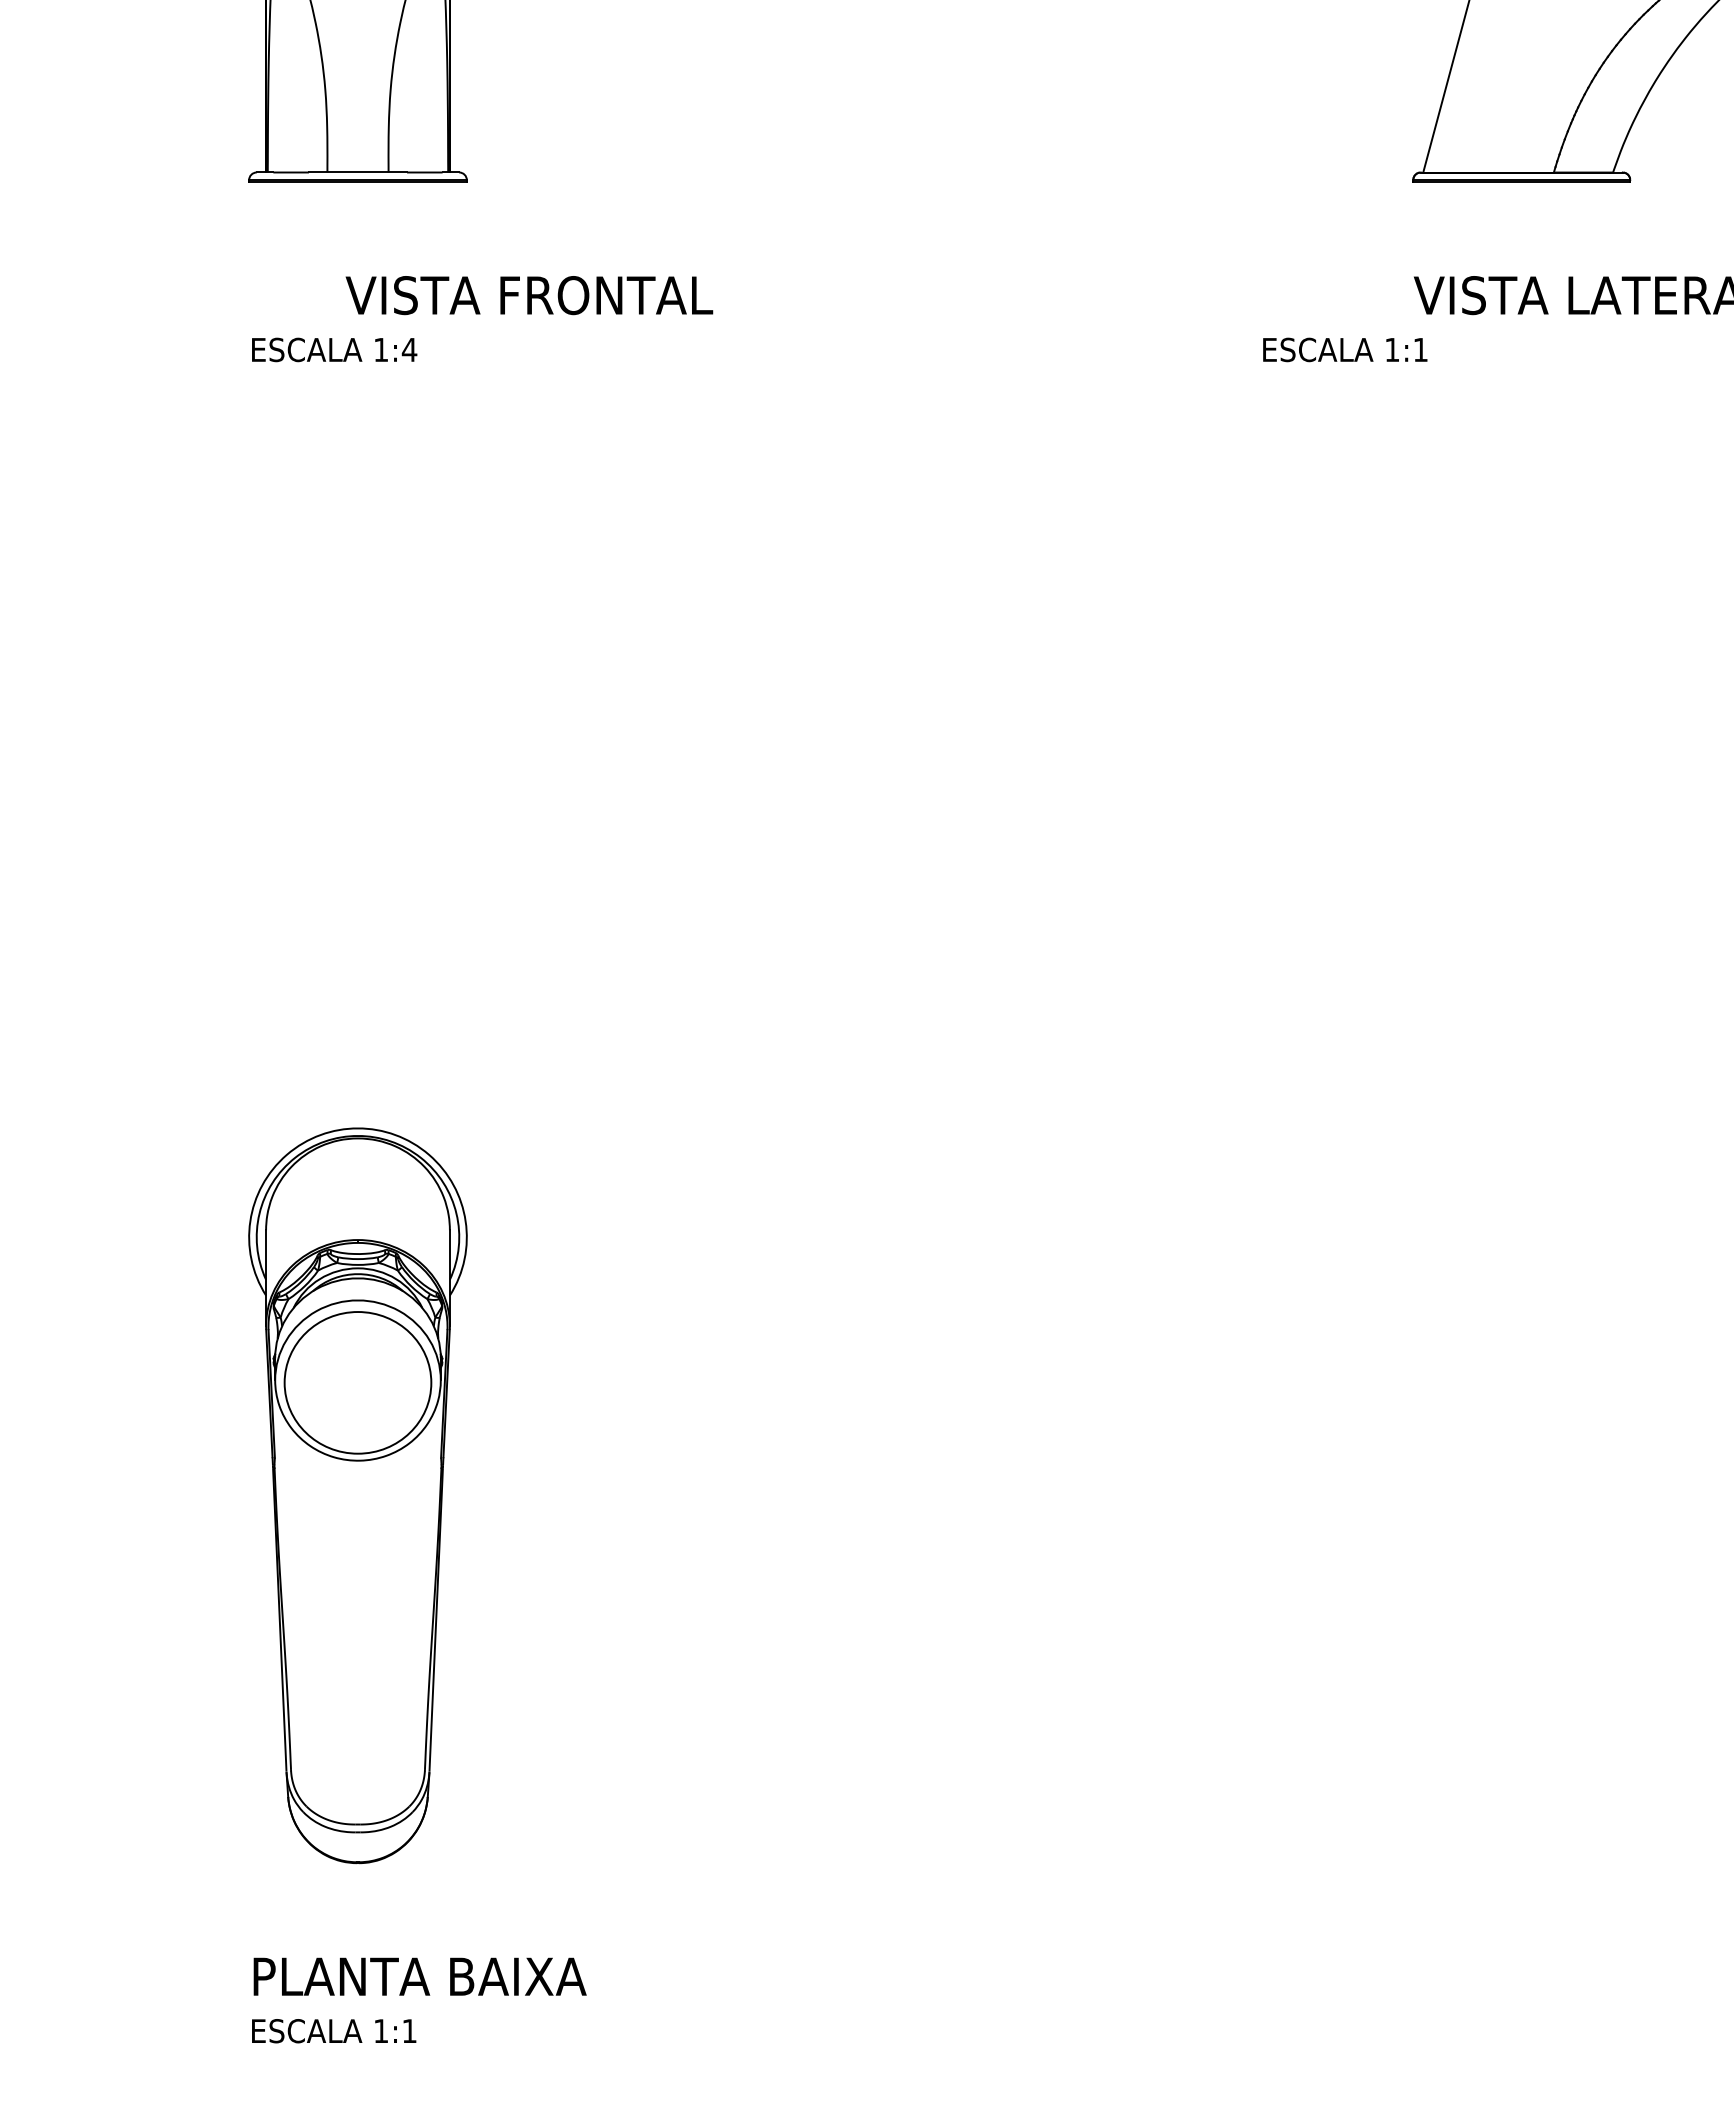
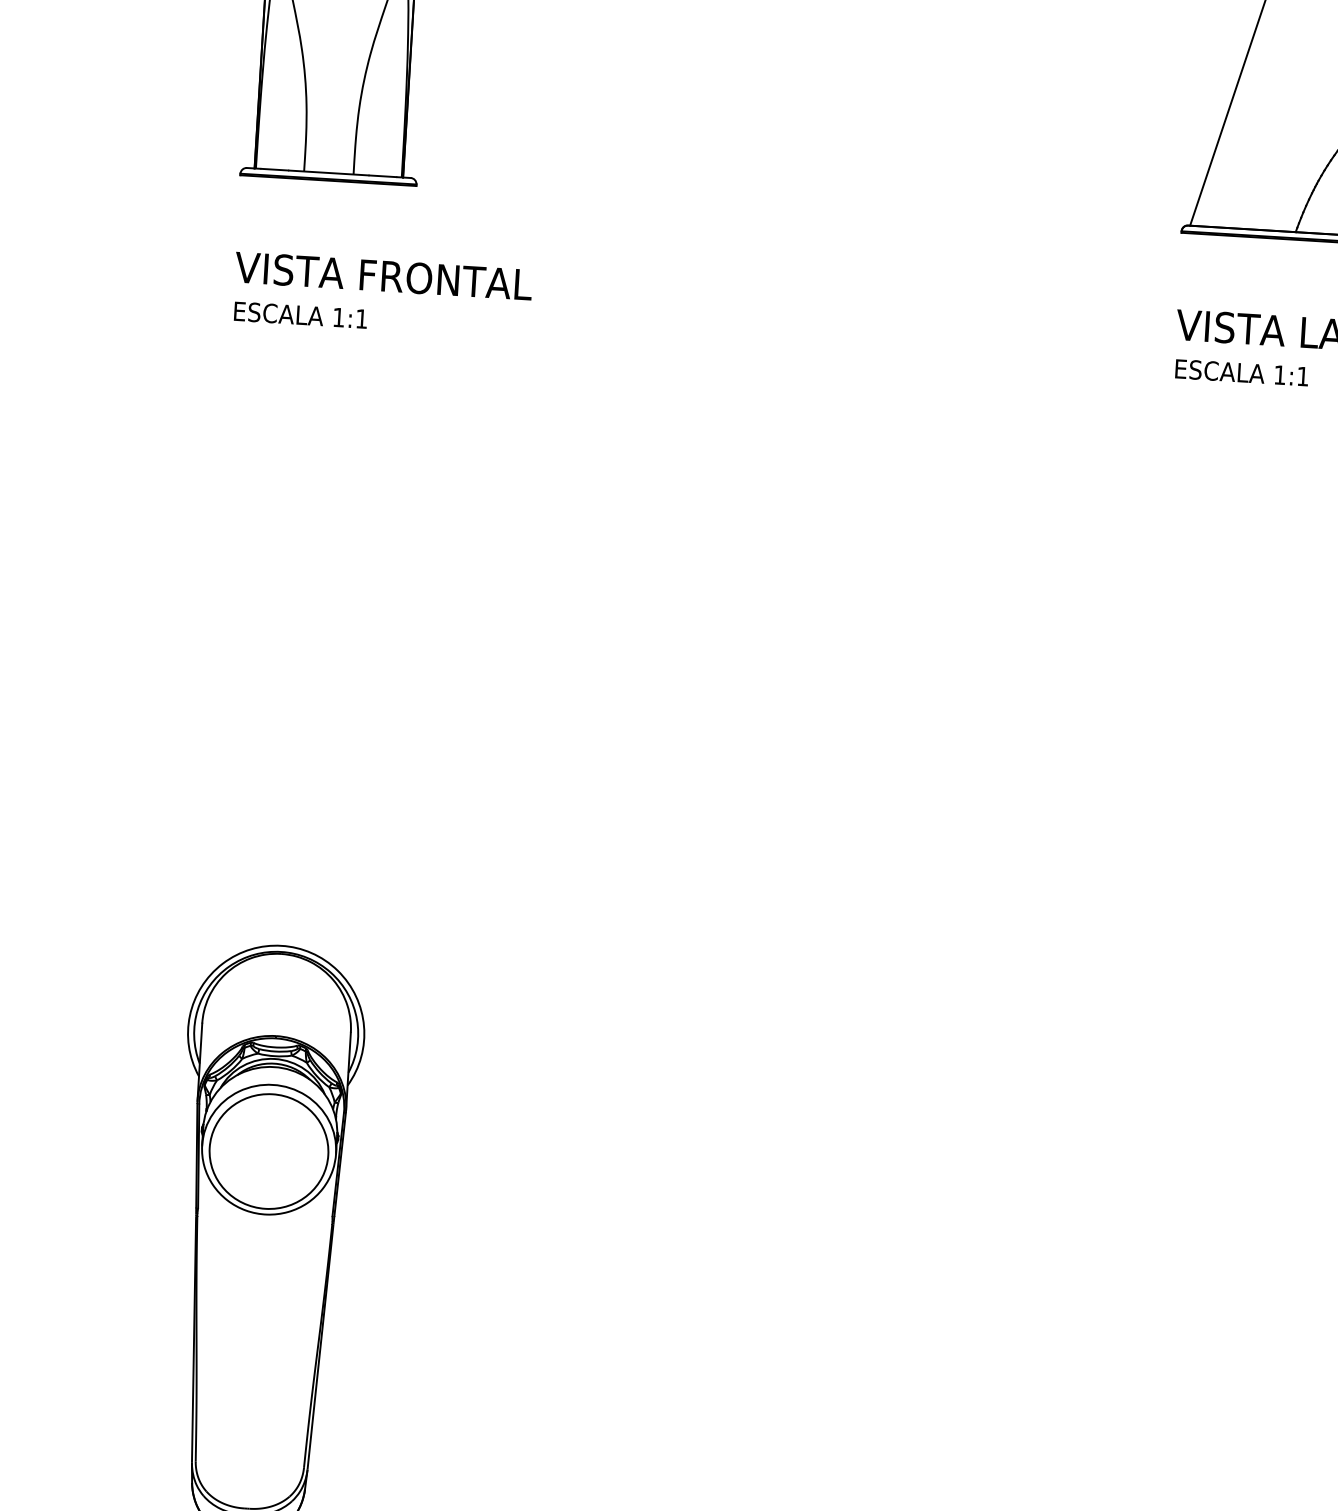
text: (529, 295) -> (383, 276), moved
text: (409, 349) -> (361, 318), 1:4 -> 1:1
text: (1345, 349) -> (1242, 372), moved

